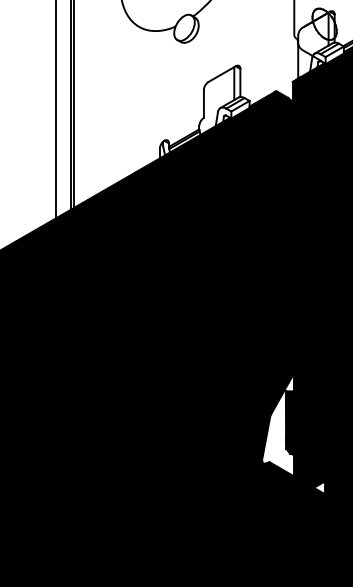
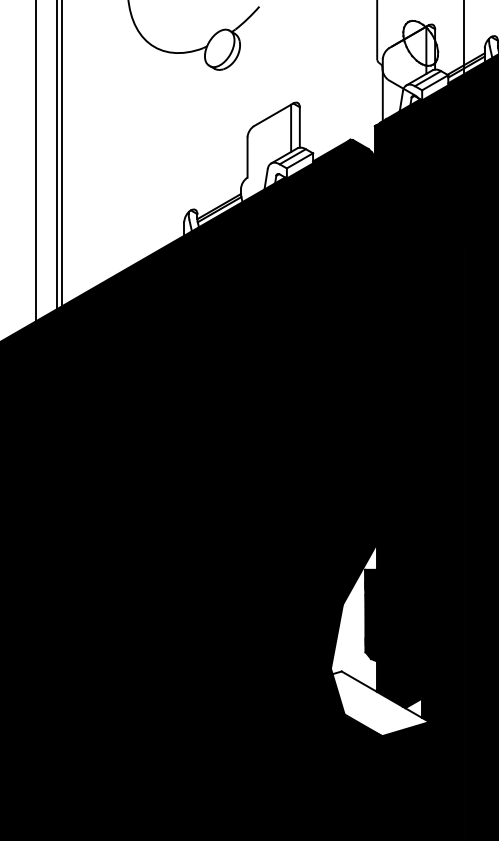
fill: (296, 484) -> (380, 703), removed

